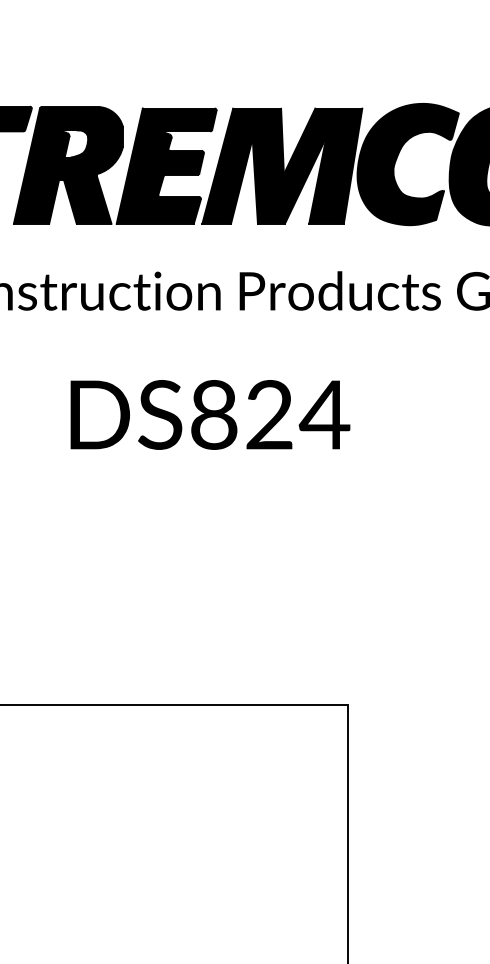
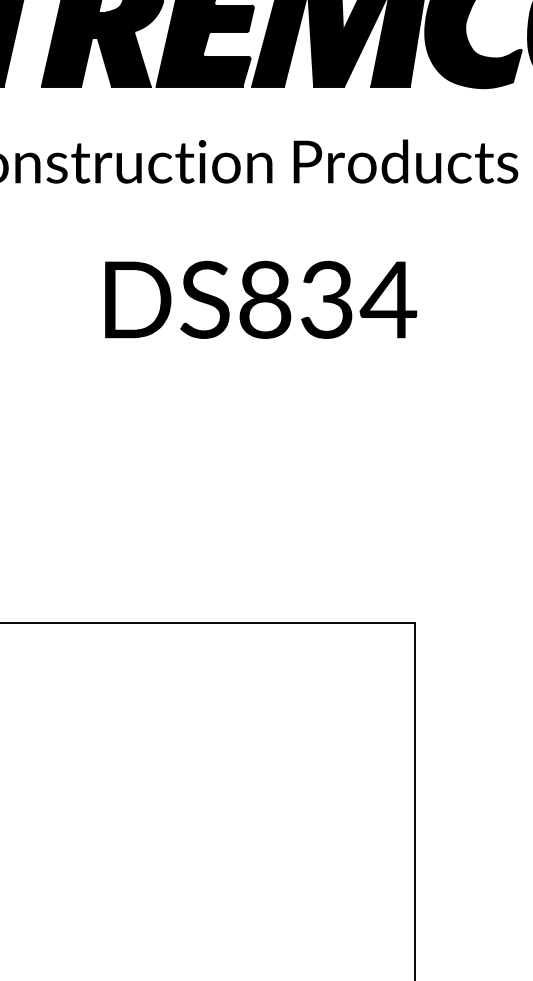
text: (269, 414) -> (326, 299), DS824 -> DS834

